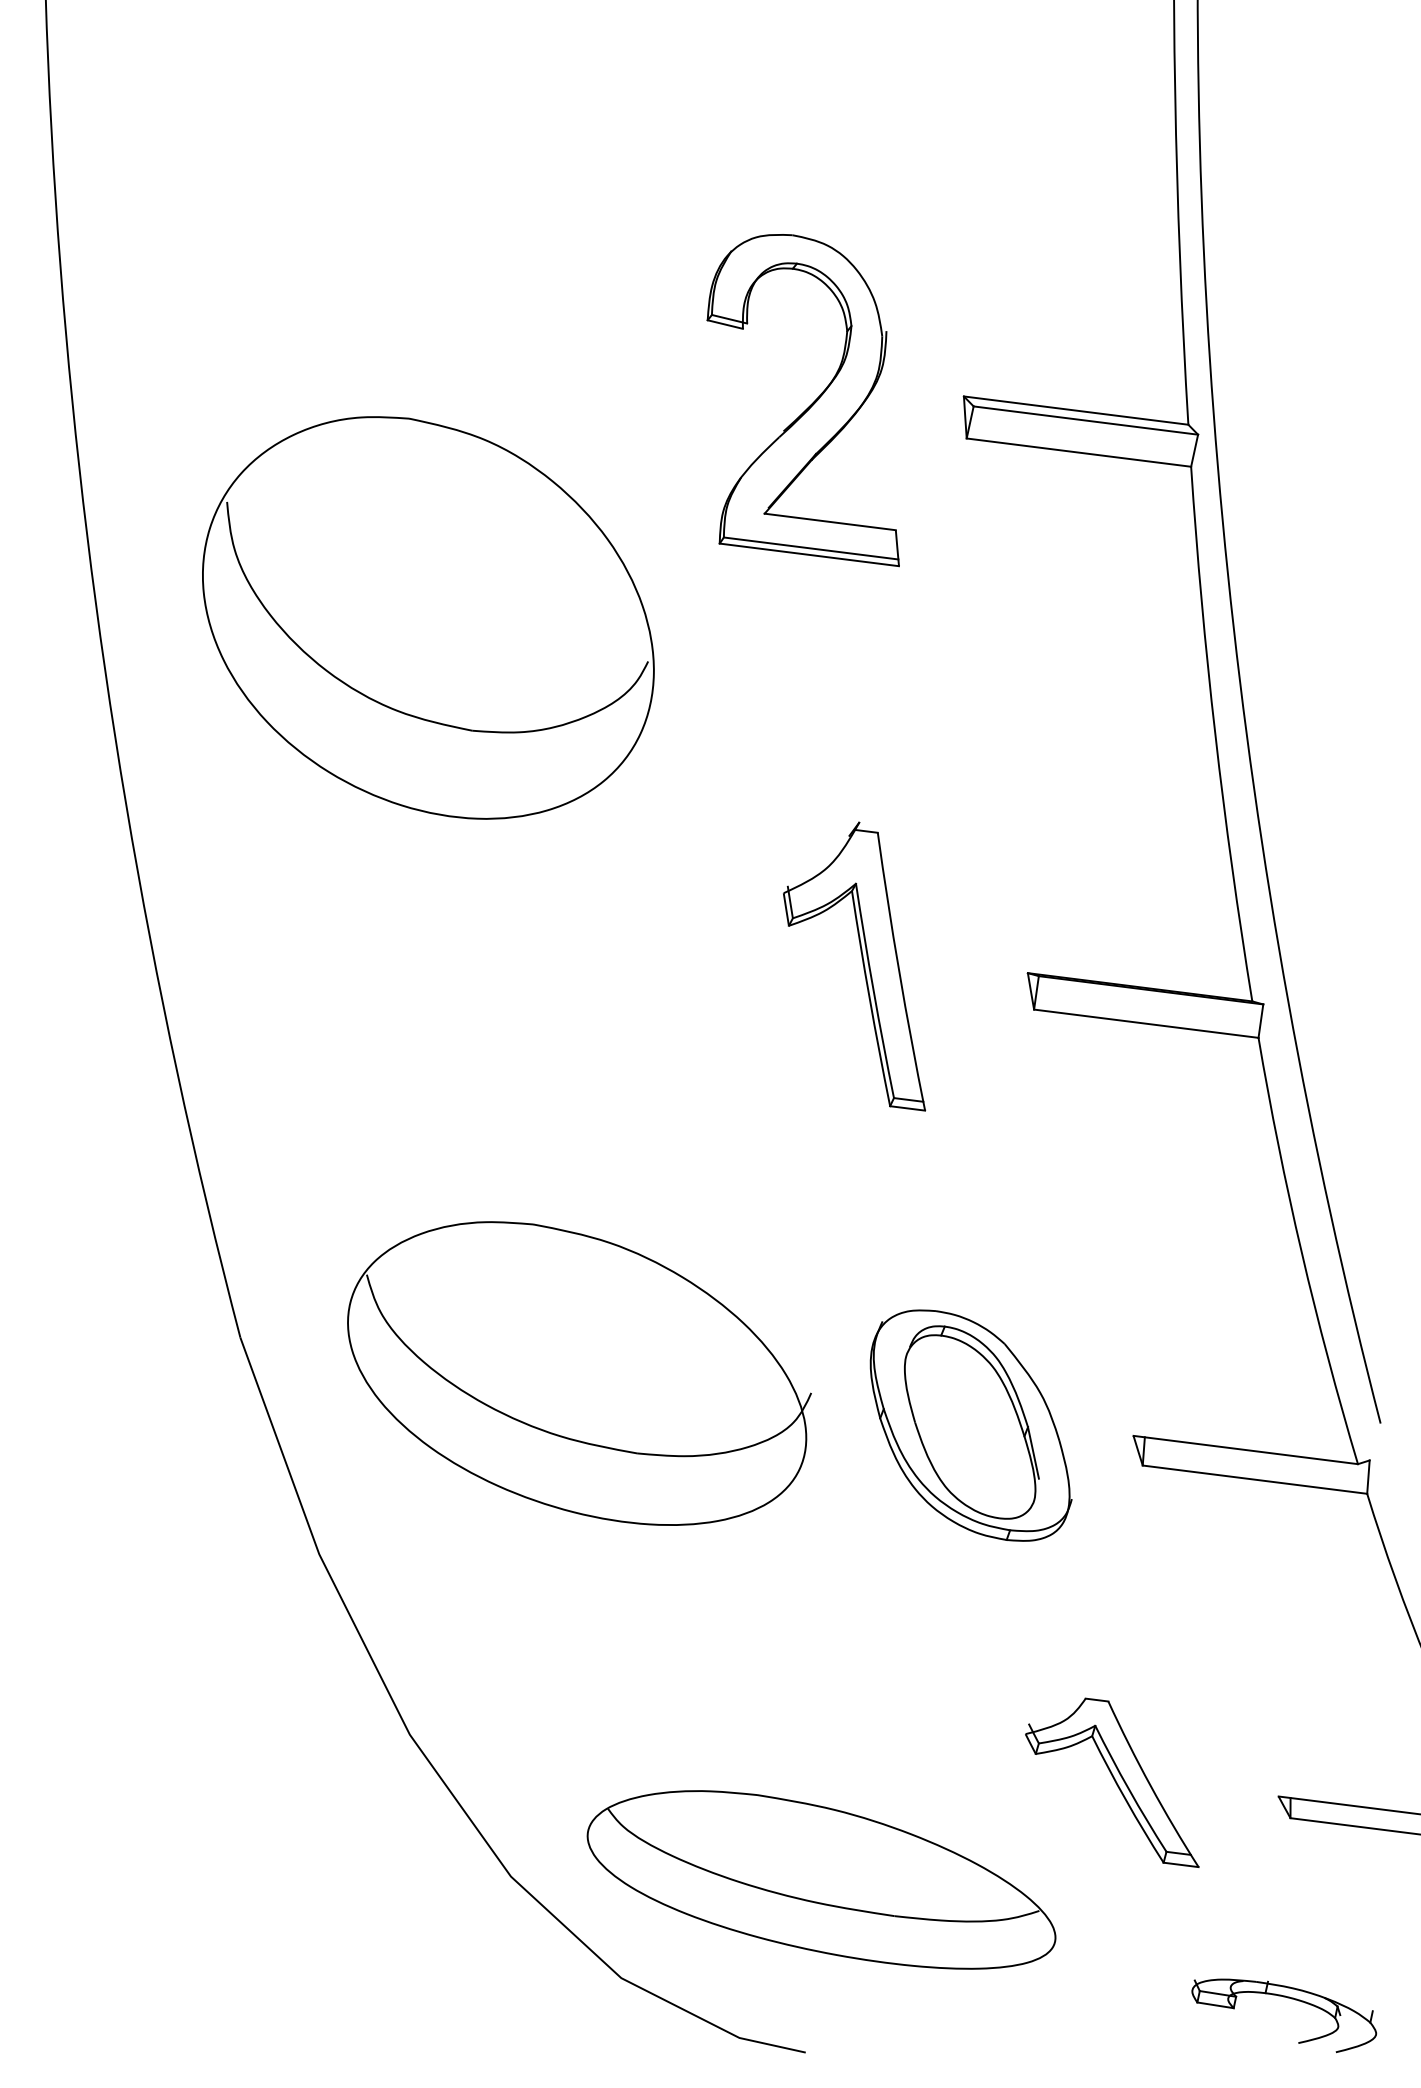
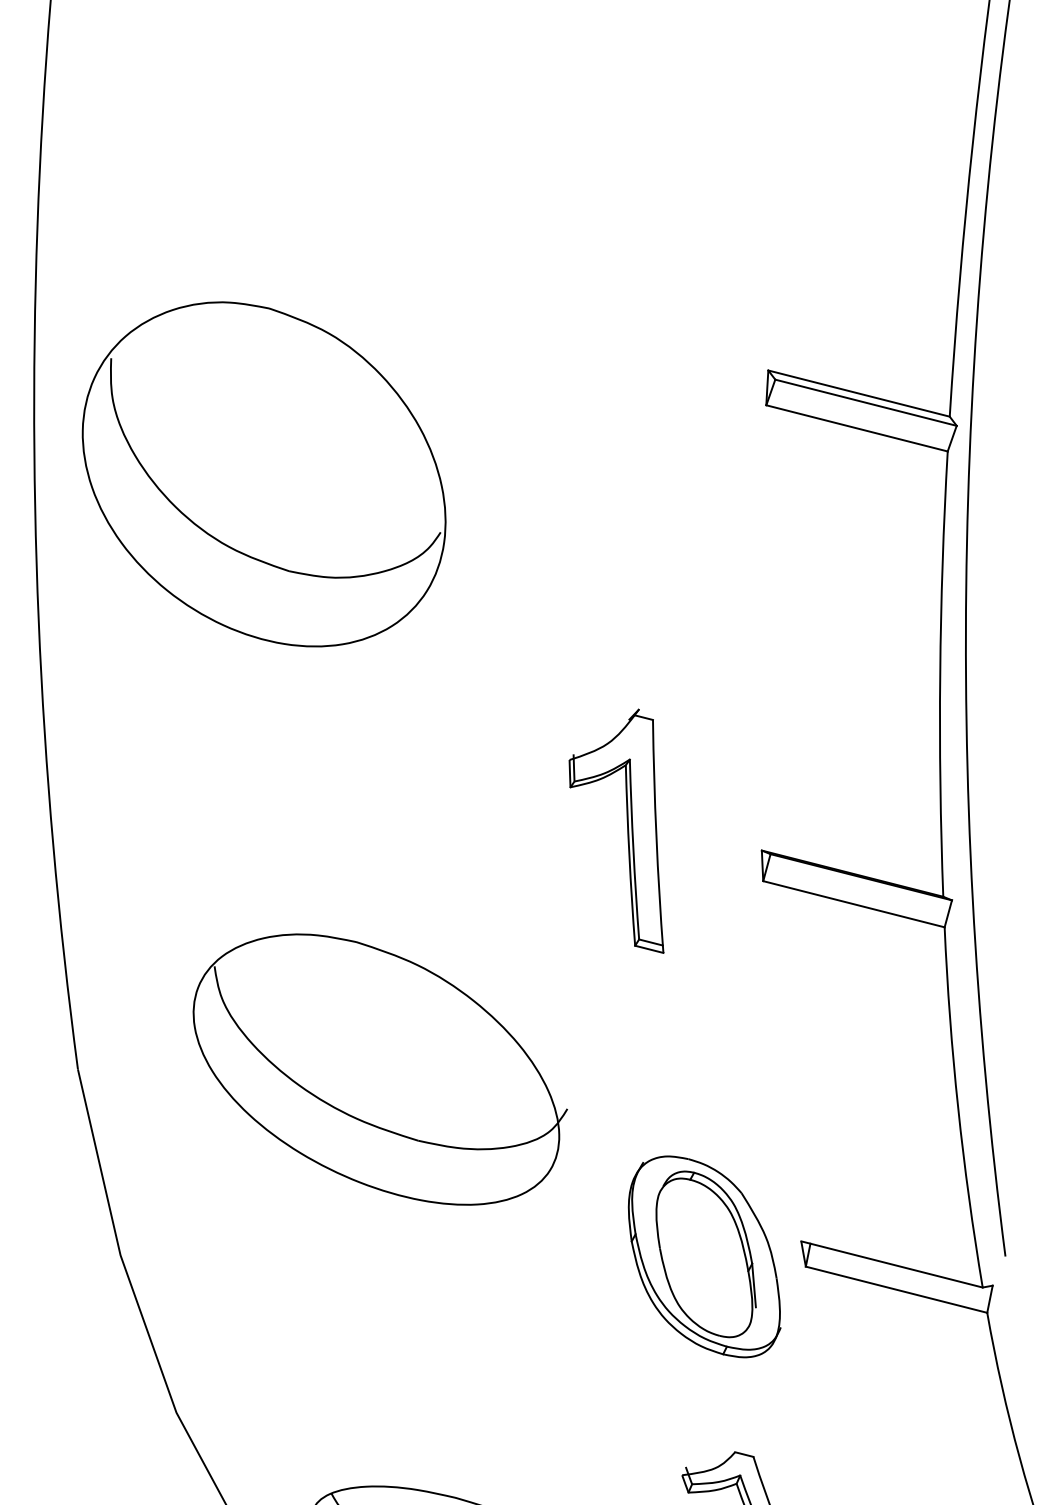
part: (808, 406) -> (639, 362), removed
part: (428, 617) -> (264, 473), moved
part: (579, 1373) -> (379, 1069), moved
part: (970, 1425) -> (705, 1256), moved

